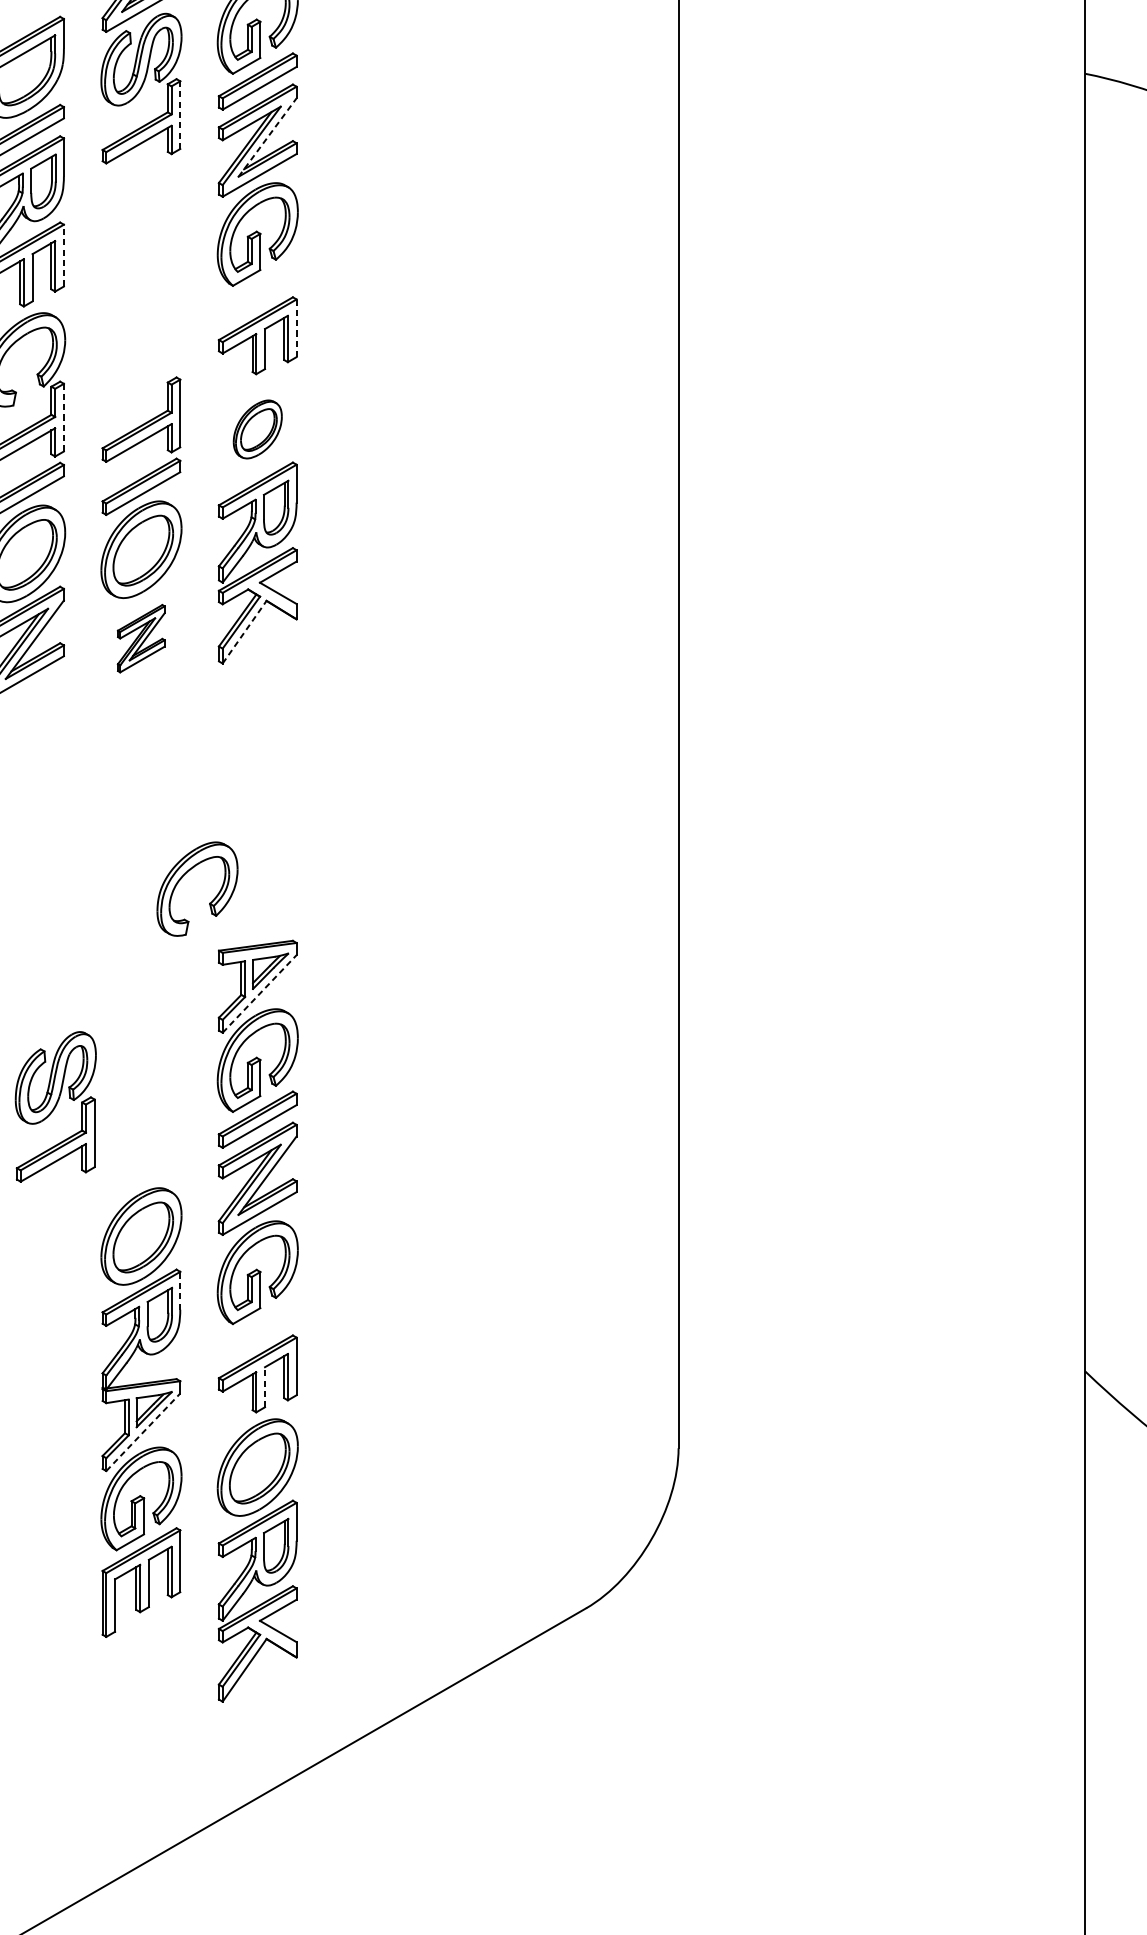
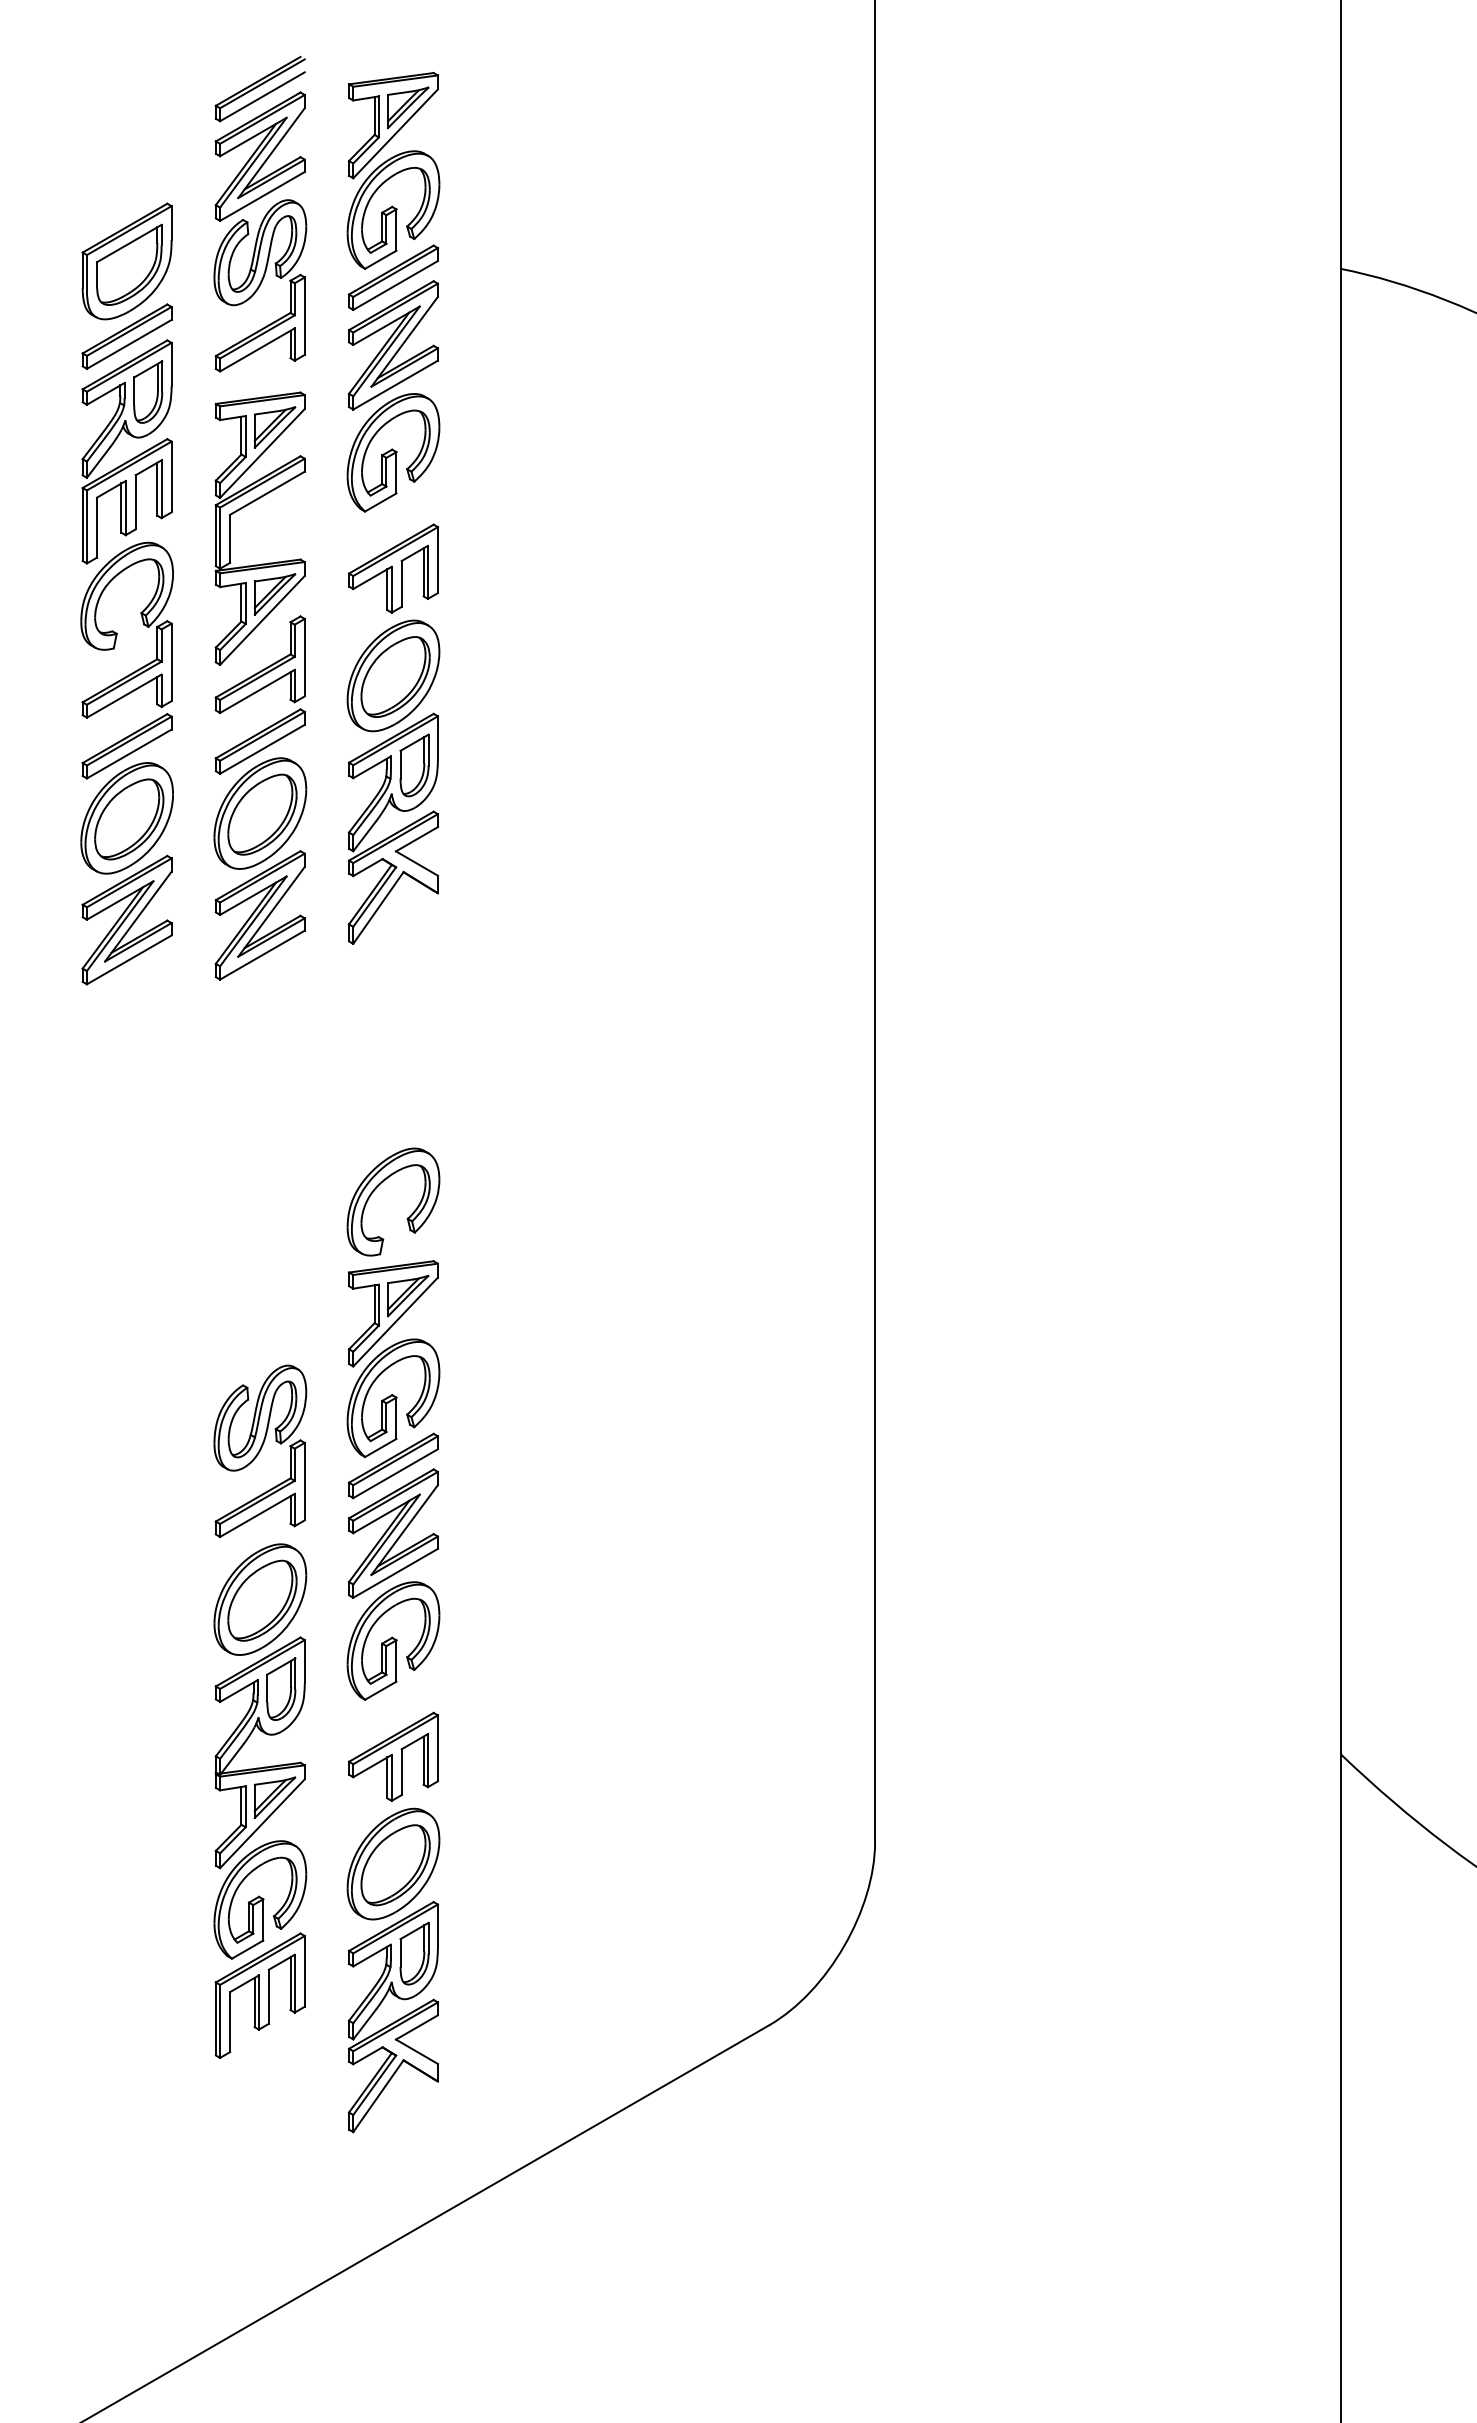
line: (180, 115) -> (304, 316), dashed -> solid
line: (267, 137) -> (404, 341), dashed -> solid
line: (63, 255) -> (171, 476), dashed -> solid
part: (131, 280) -> (248, 505), added
line: (296, 327) -> (437, 559), dashed -> solid
line: (63, 417) -> (171, 662), dashed -> solid
part: (257, 429) -> (393, 675), size x1.67
line: (244, 631) -> (378, 907), dashed -> solid
part: (140, 638) -> (259, 915), size x1.67
part: (181, 879) -> (375, 1190), moved
line: (259, 993) -> (395, 1321), dashed -> solid
part: (55, 1106) -> (260, 1450), moved
line: (180, 1290) -> (304, 1661), dashed -> solid
line: (264, 1387) -> (401, 1772), dashed -> solid
line: (143, 1432) -> (262, 1823), dashed -> solid

